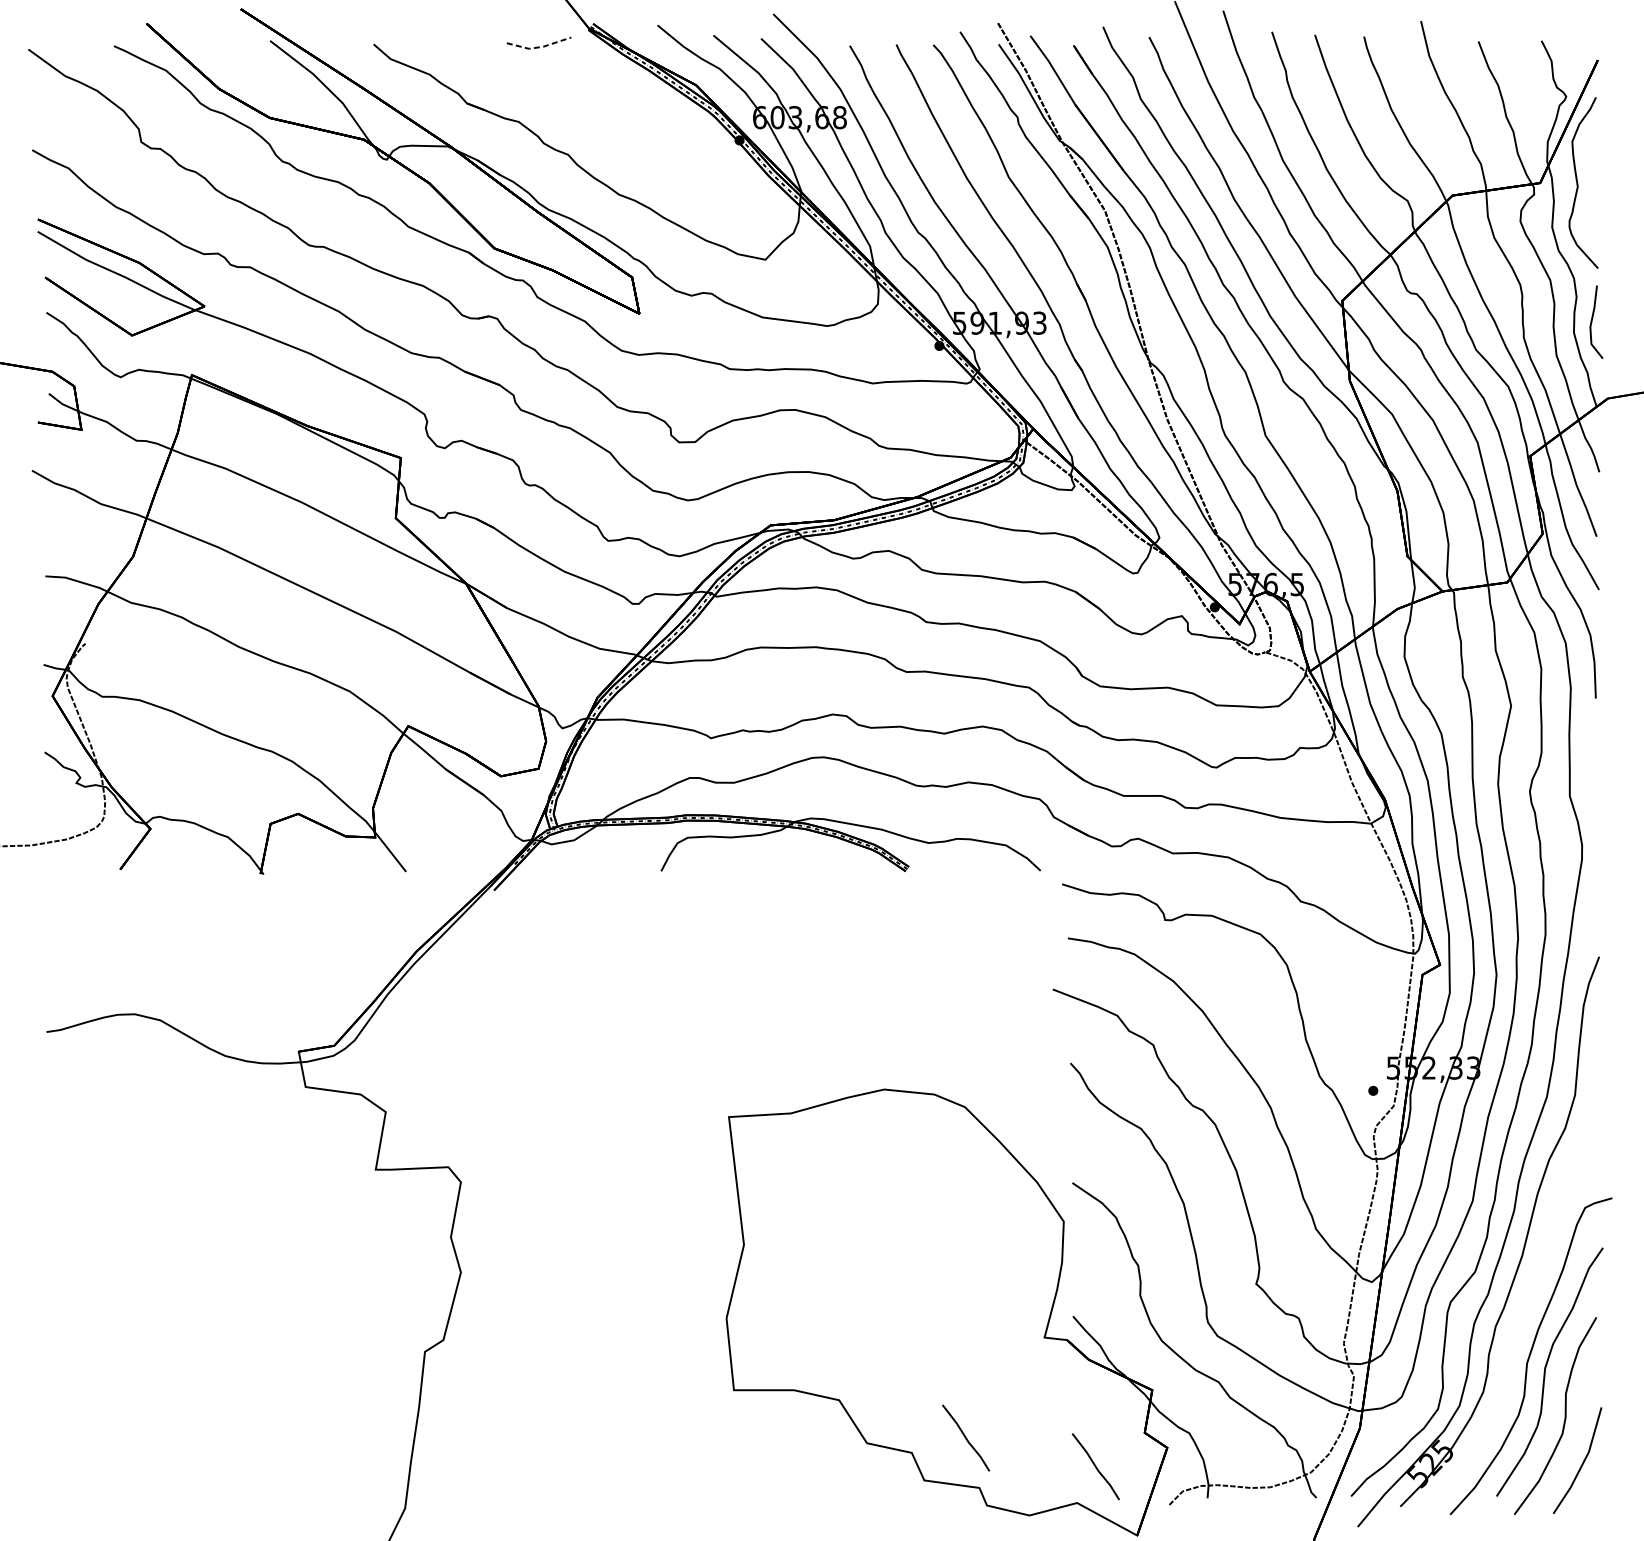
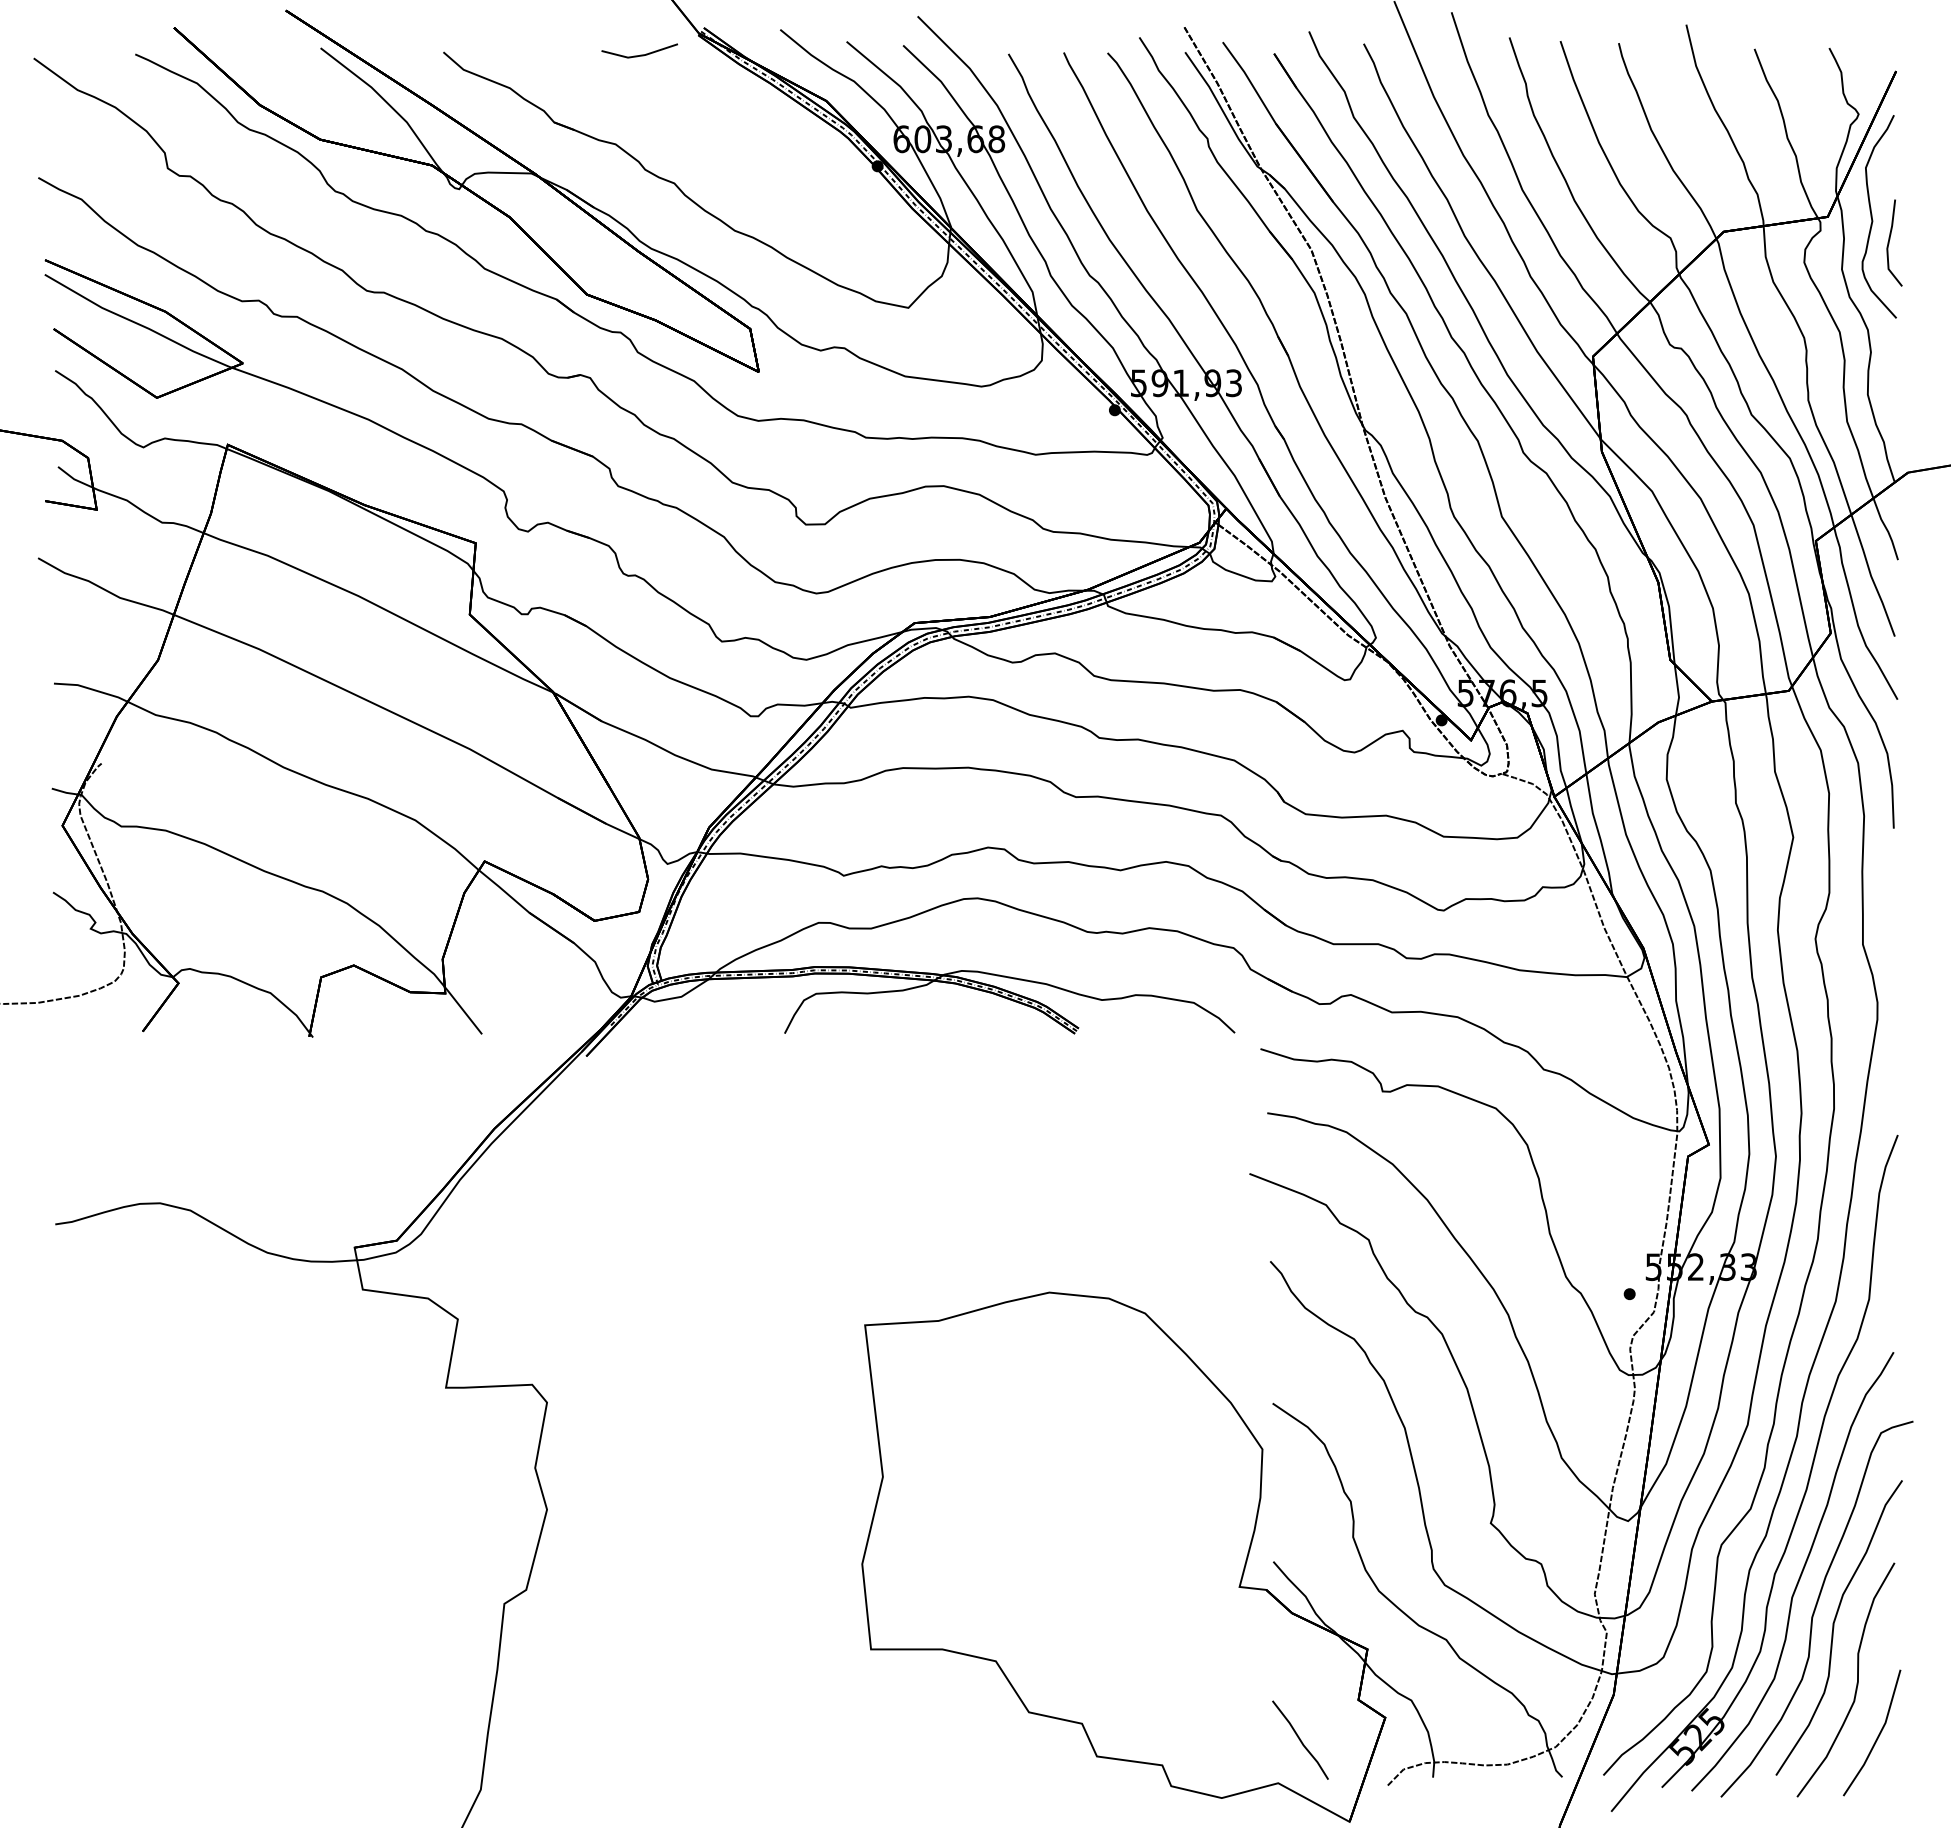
line: (539, 47) -> (640, 55), dashed -> solid
line: (1593, 319) -> (1890, 239), moved
curve: (1516, 1327) -> (1799, 1575), added
line: (966, 1437) -> (1146, 1705), removed

